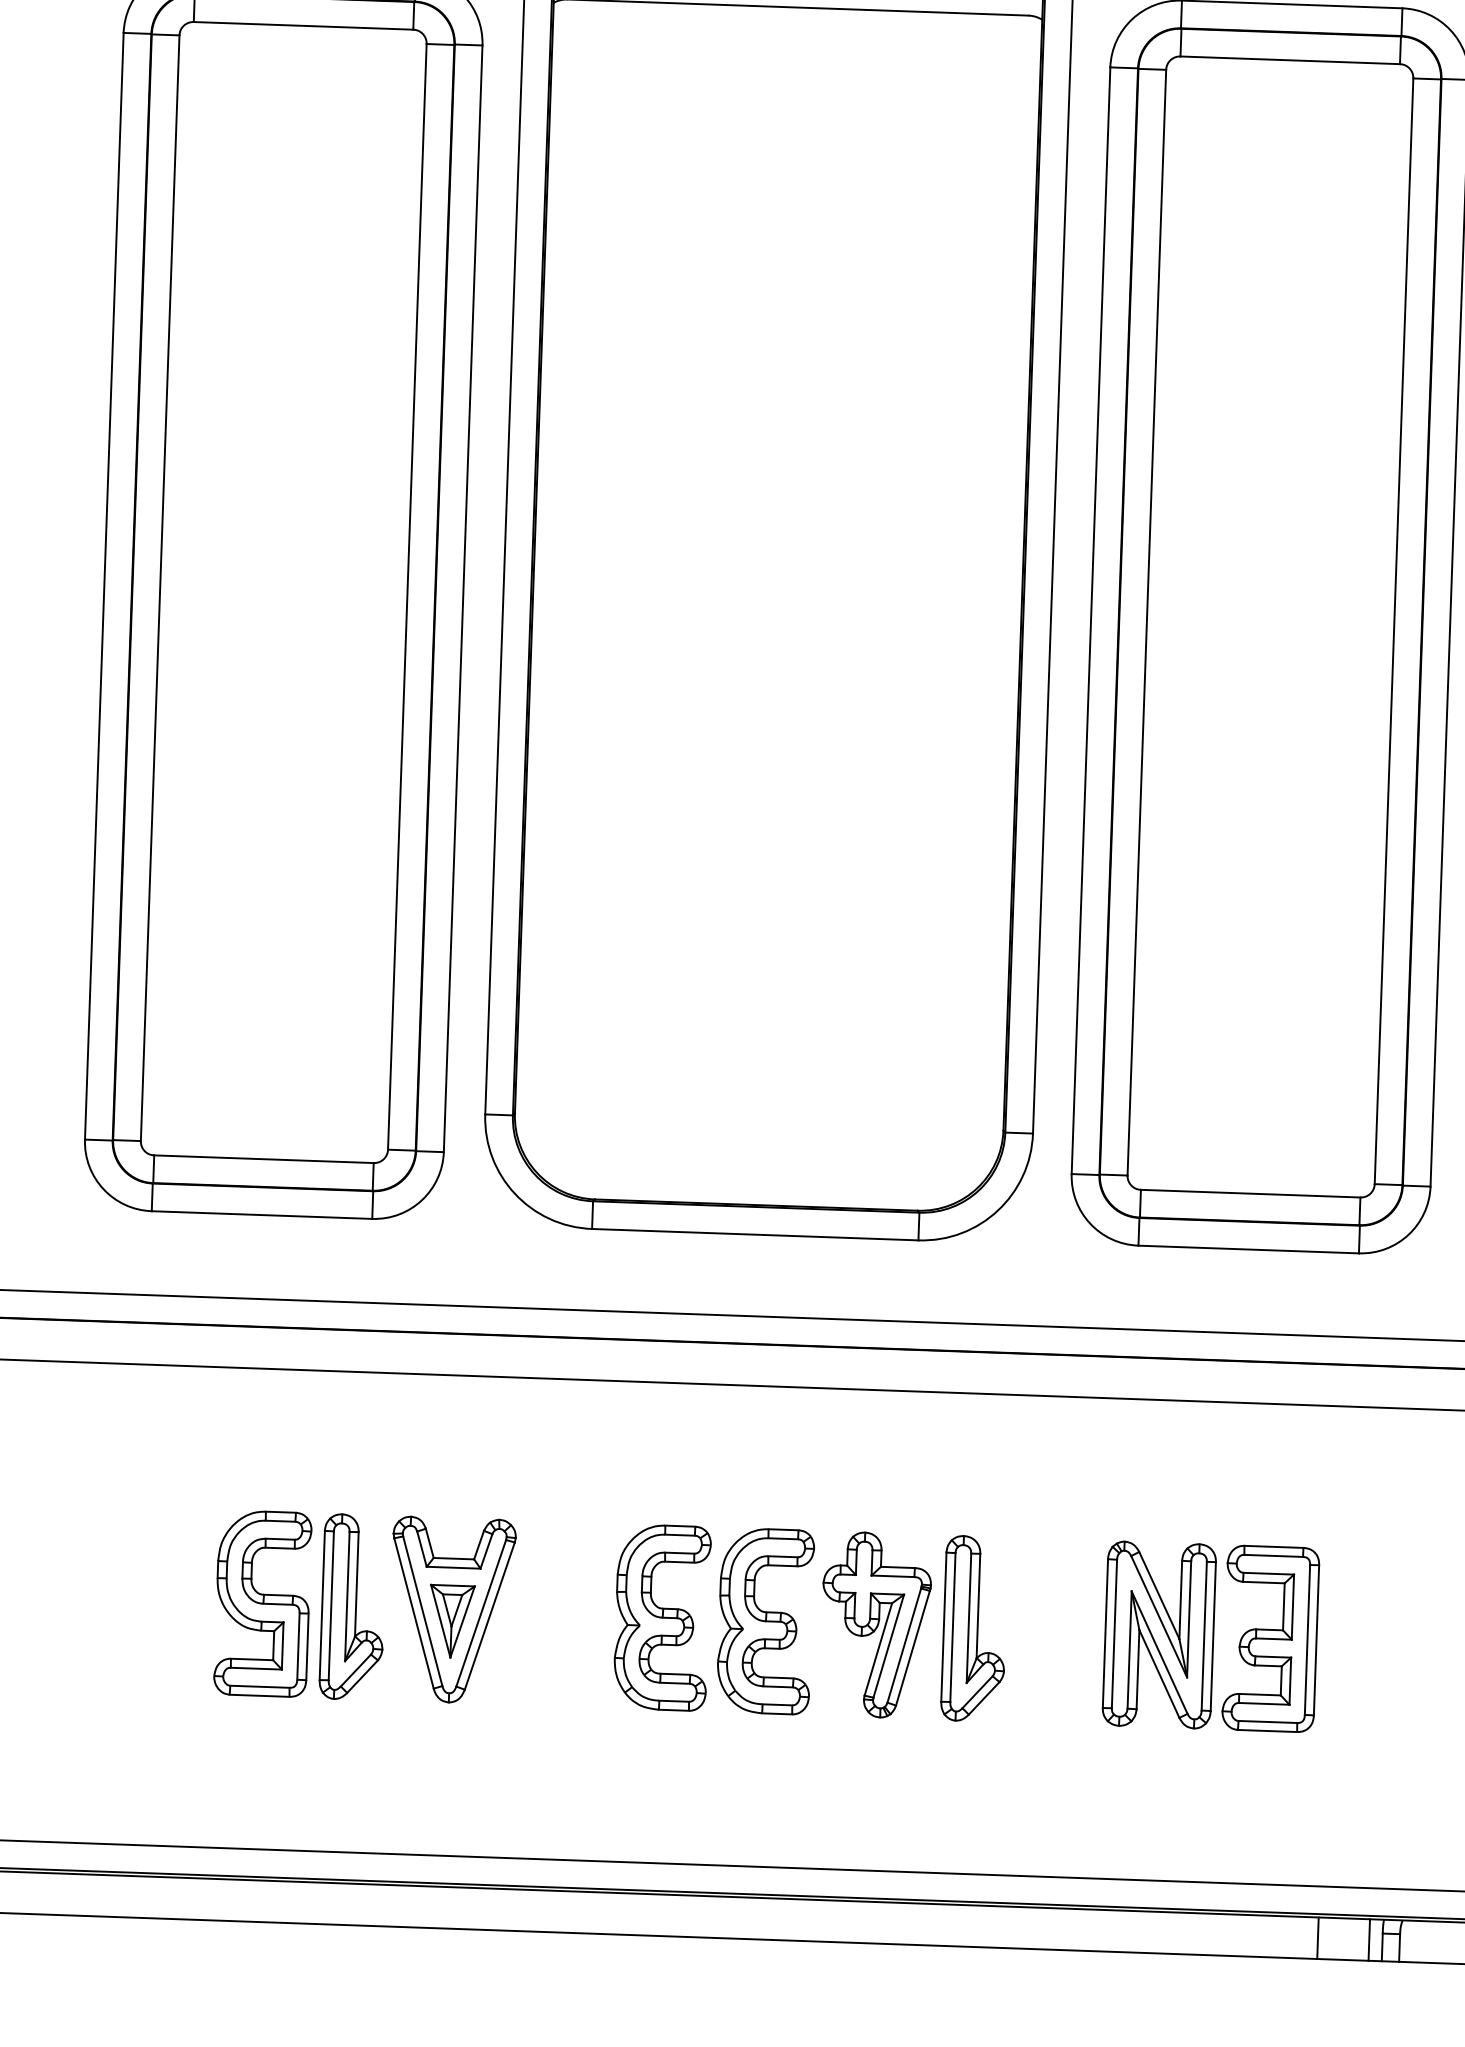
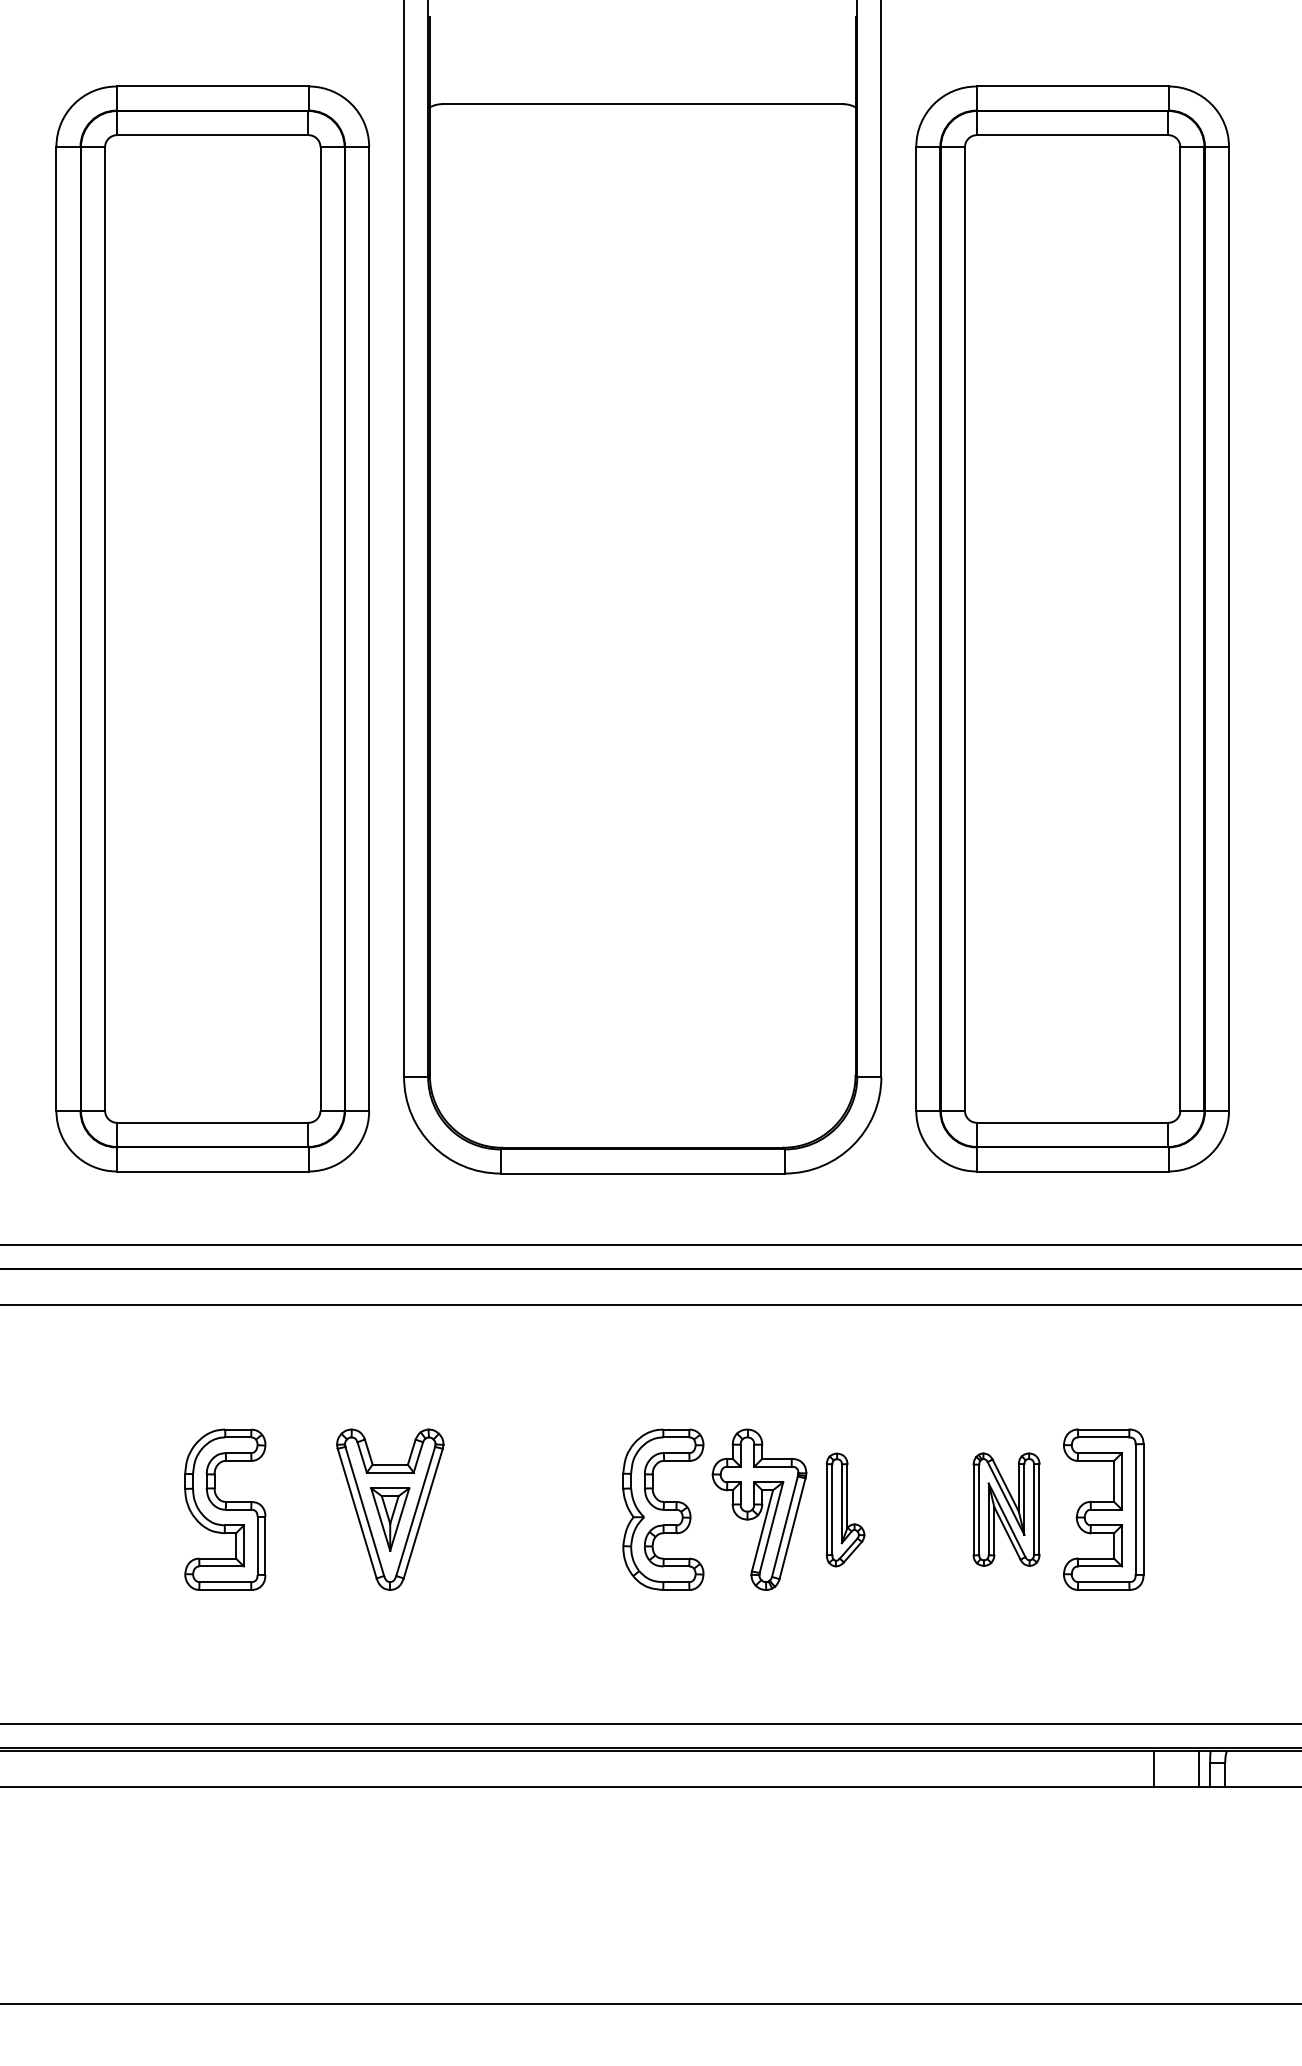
part: (352, 1606) -> (303, 1509), removed
part: (662, 1617) -> (573, 1509), removed
part: (974, 1628) -> (845, 1509), size x0.7
part: (1159, 1634) -> (1006, 1509), size x0.7

